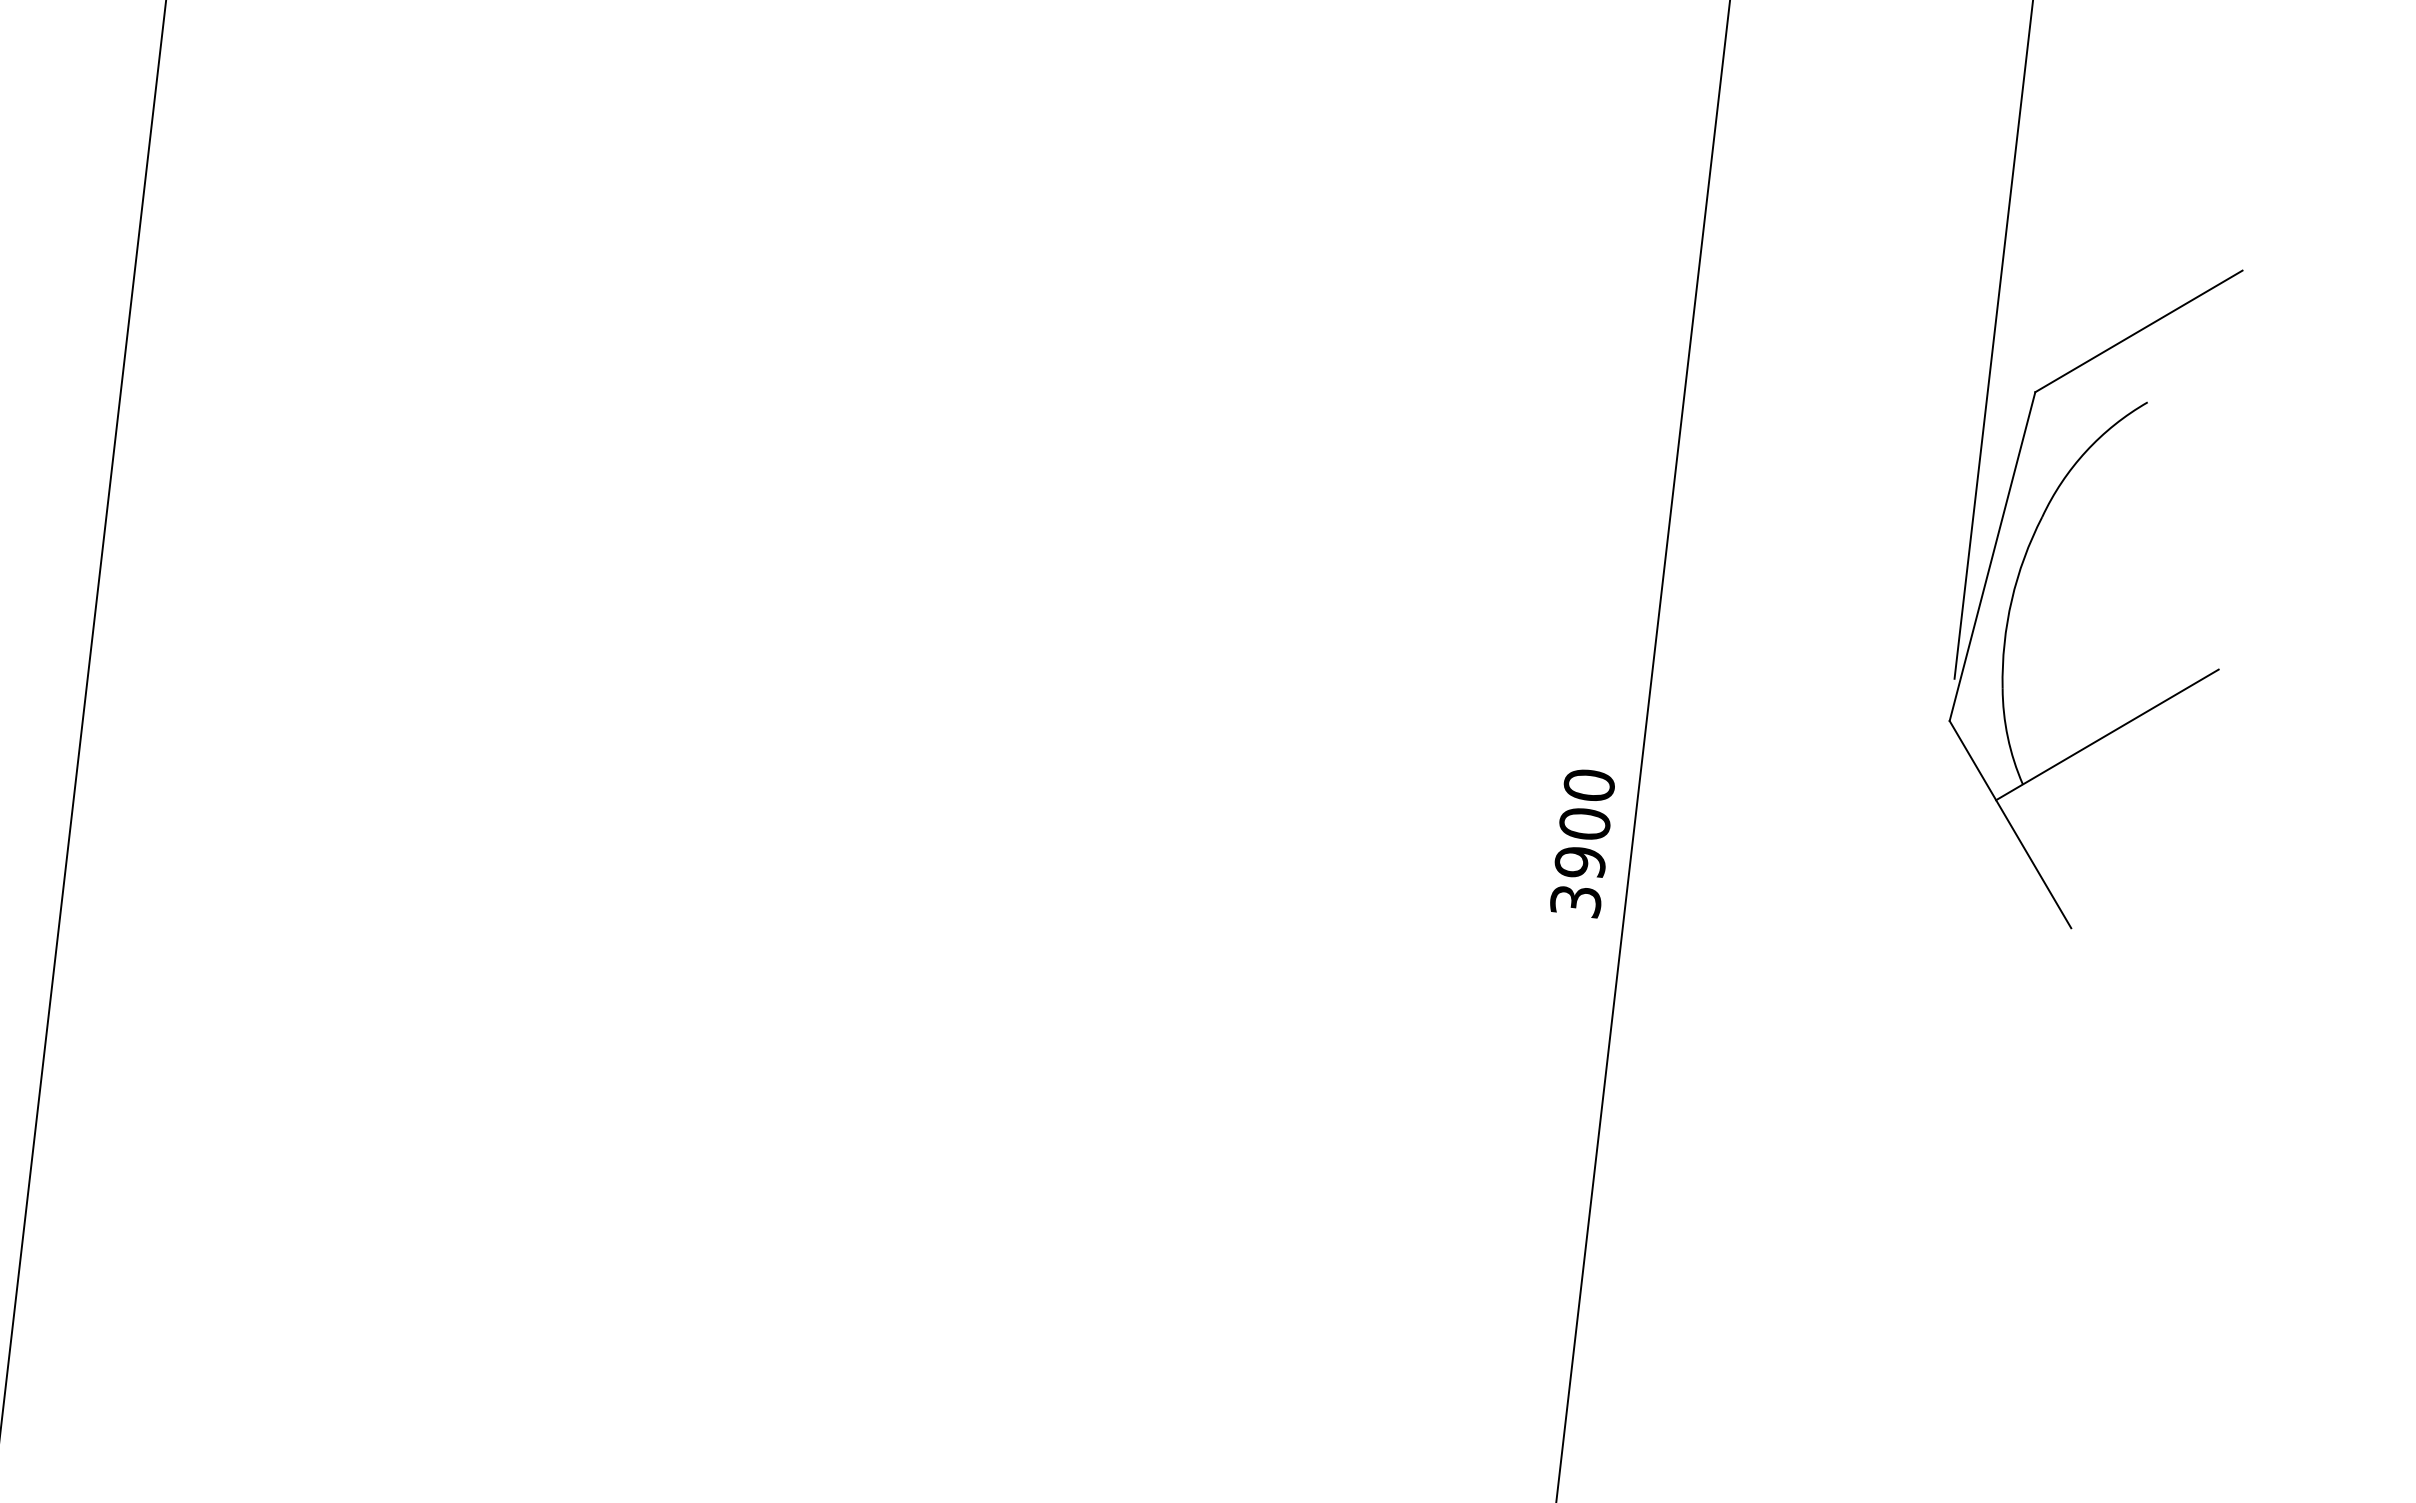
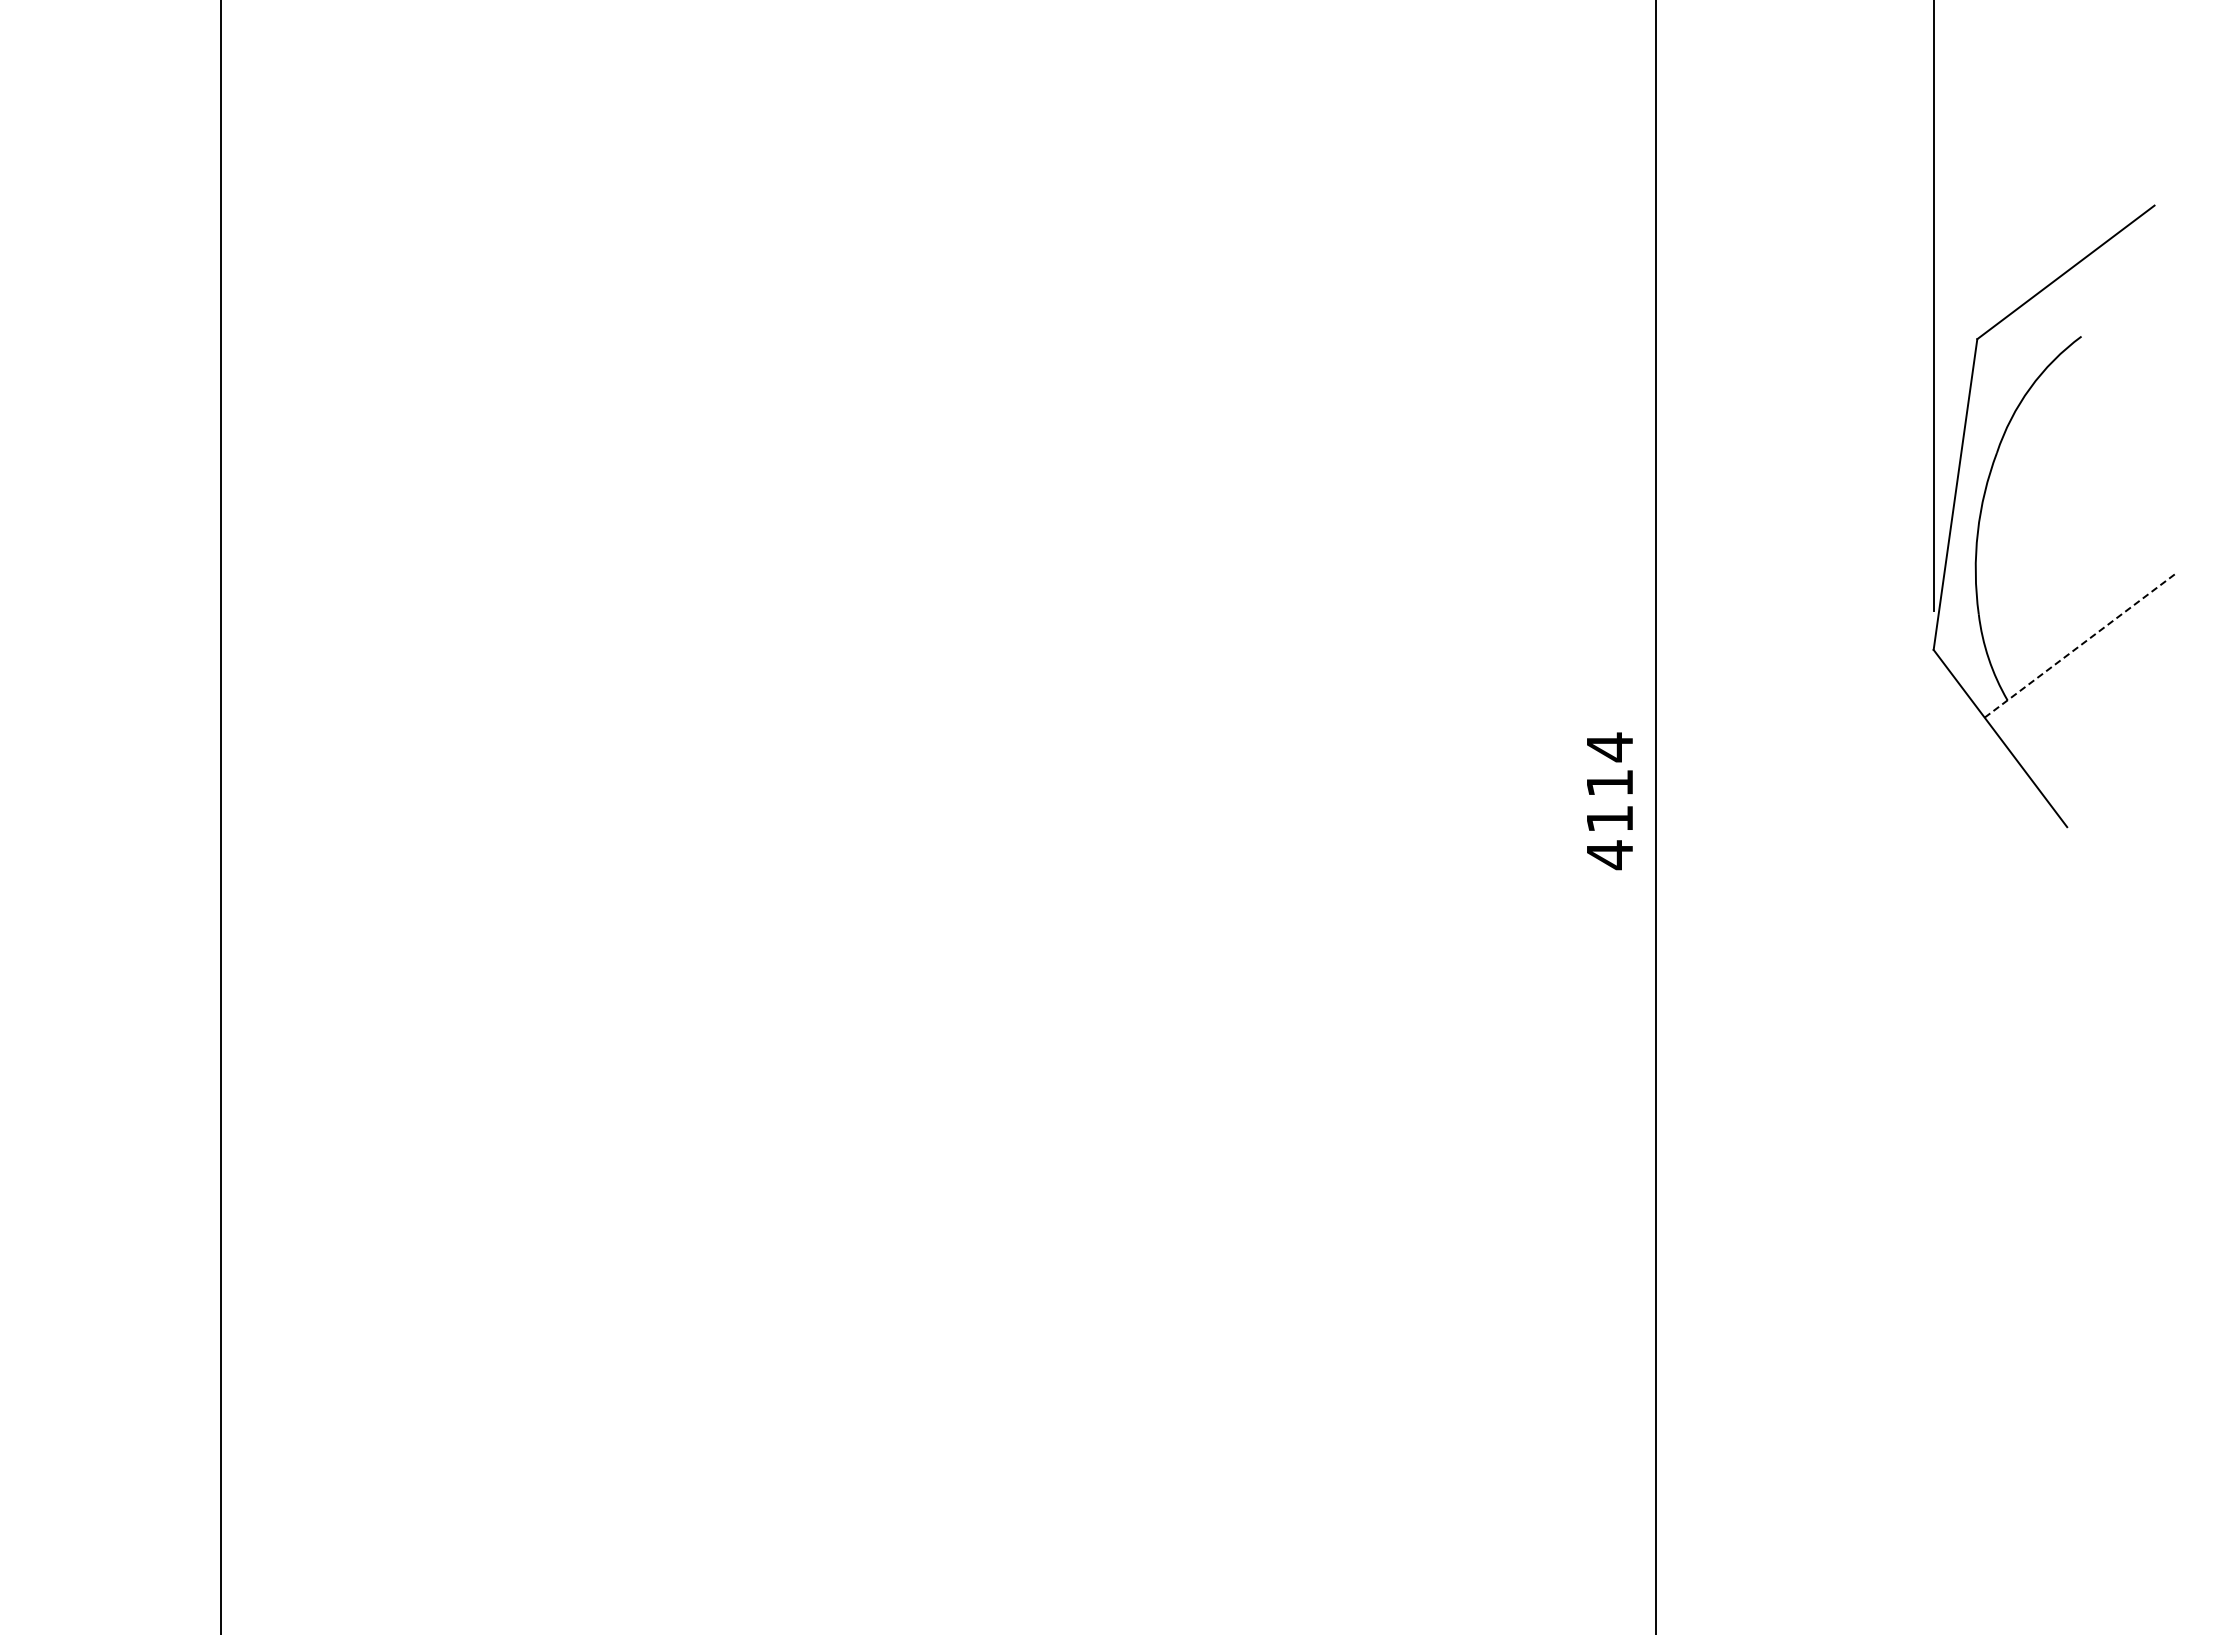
line: (2108, 734) -> (2080, 645), solid -> dashed
text: (1582, 843) -> (1609, 801), 3900 -> 4114

